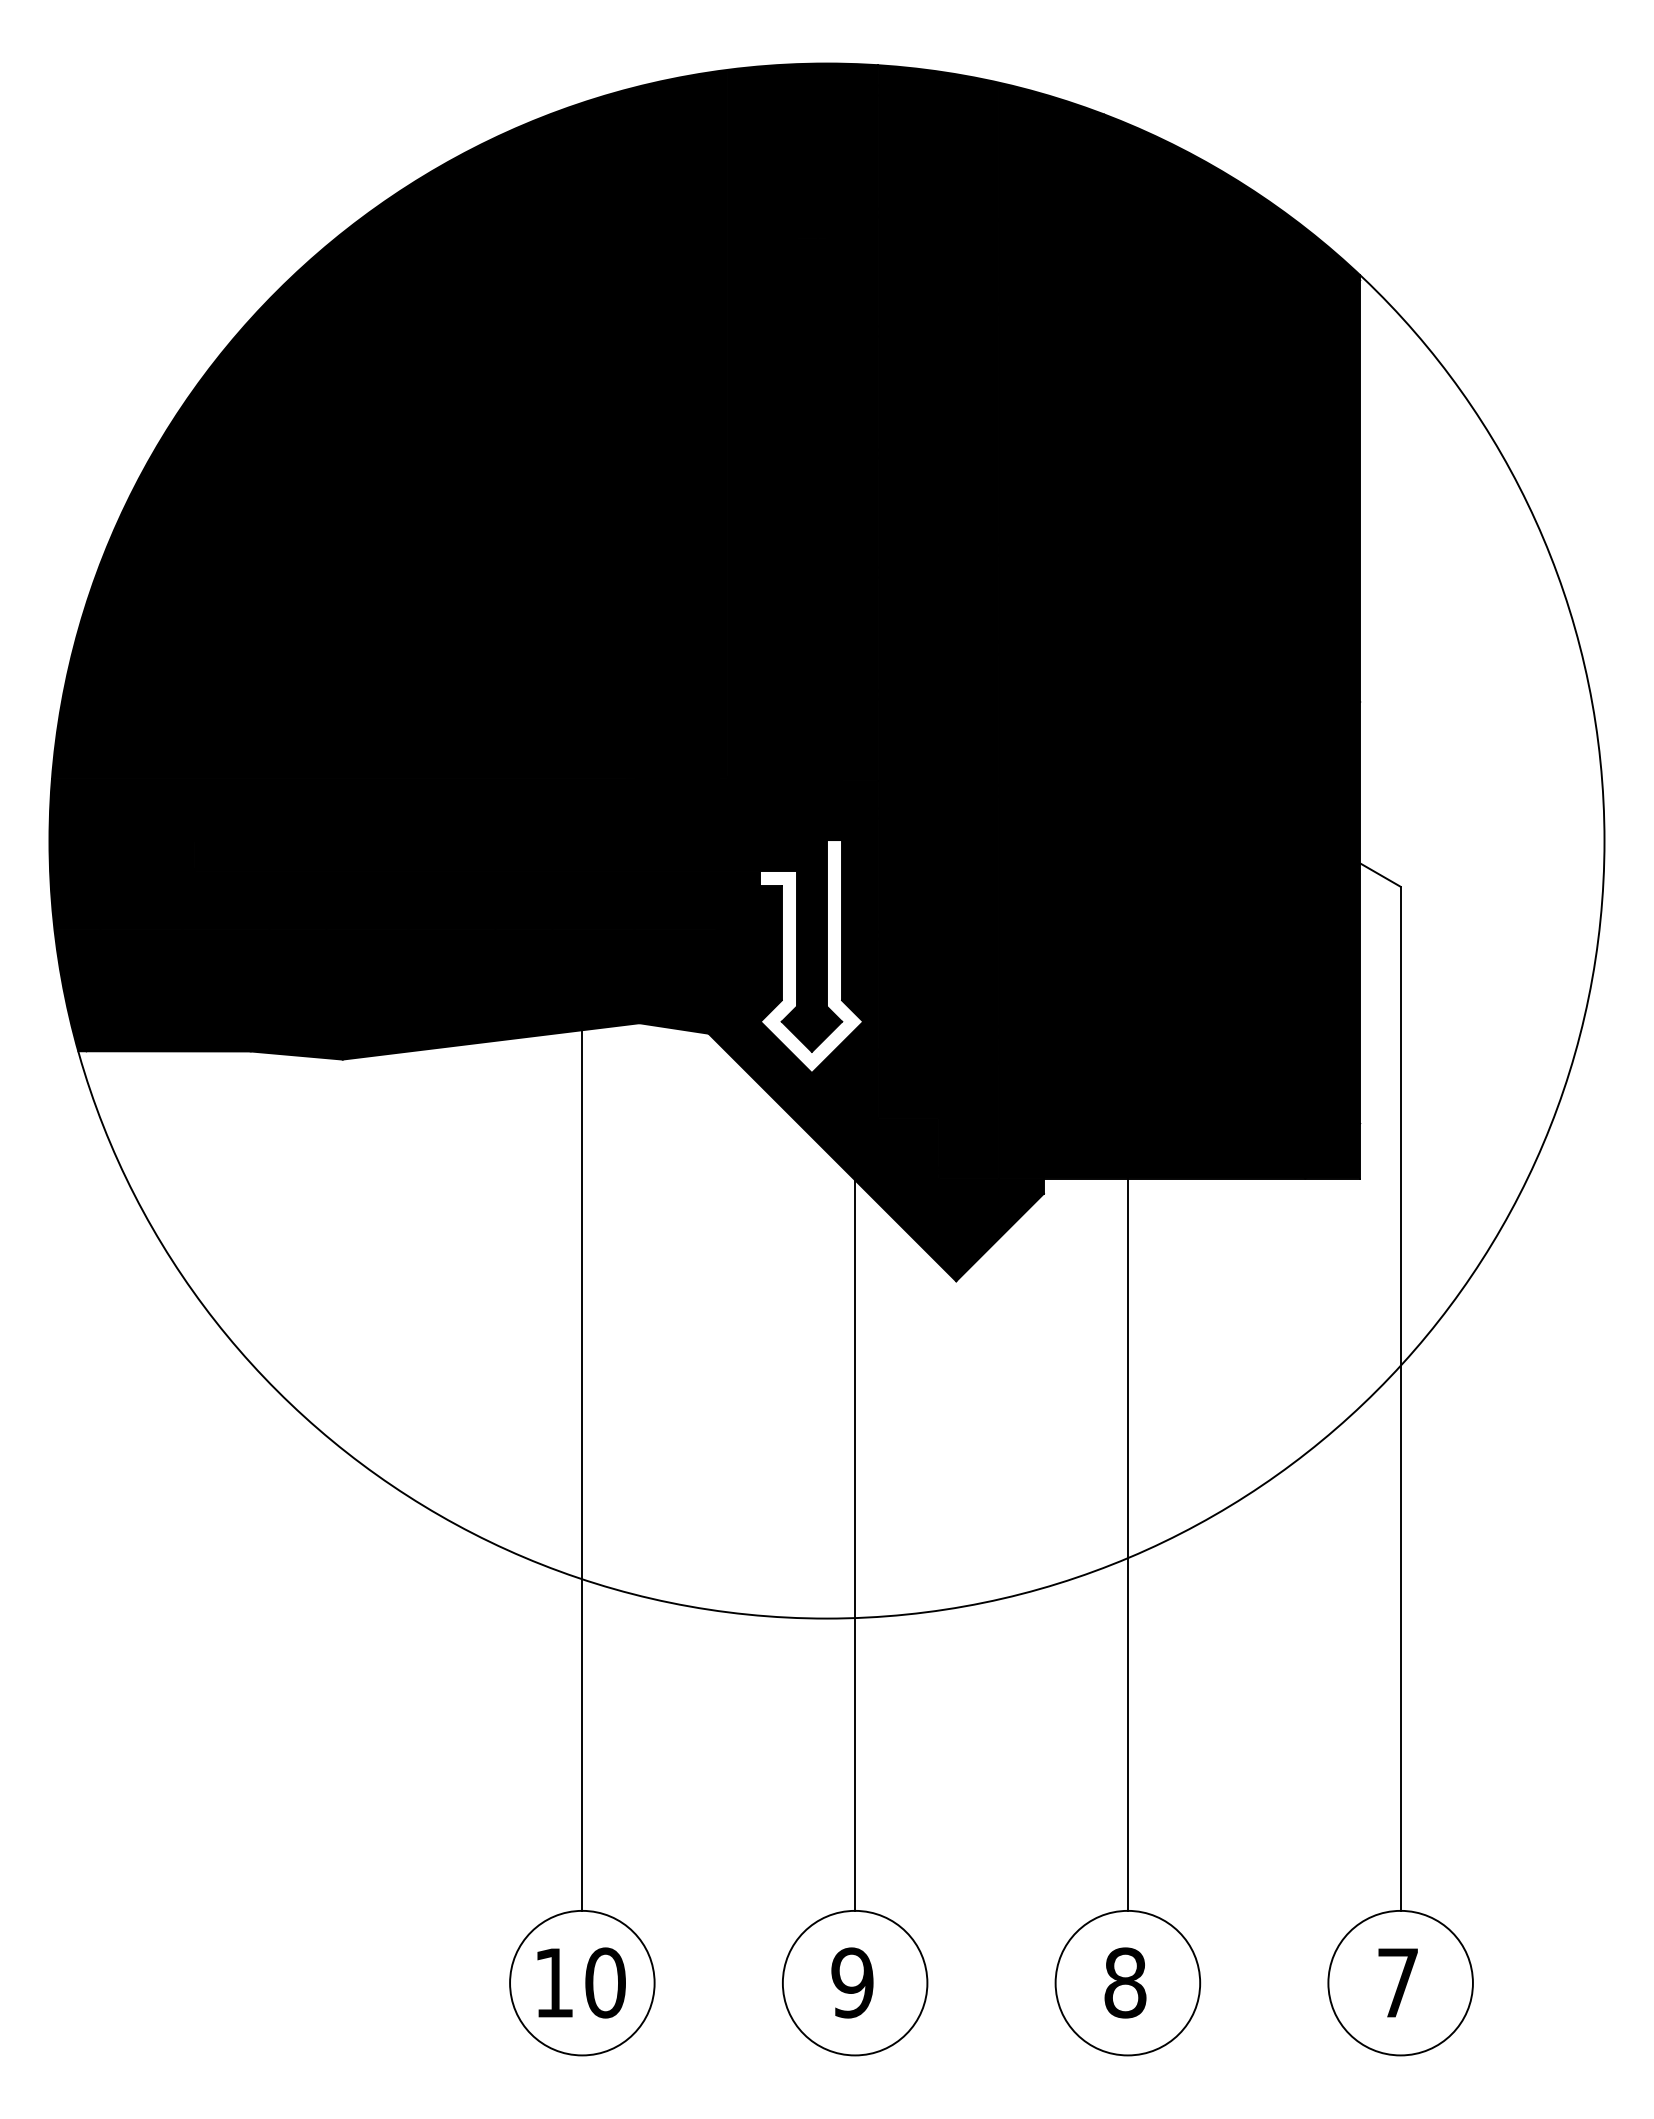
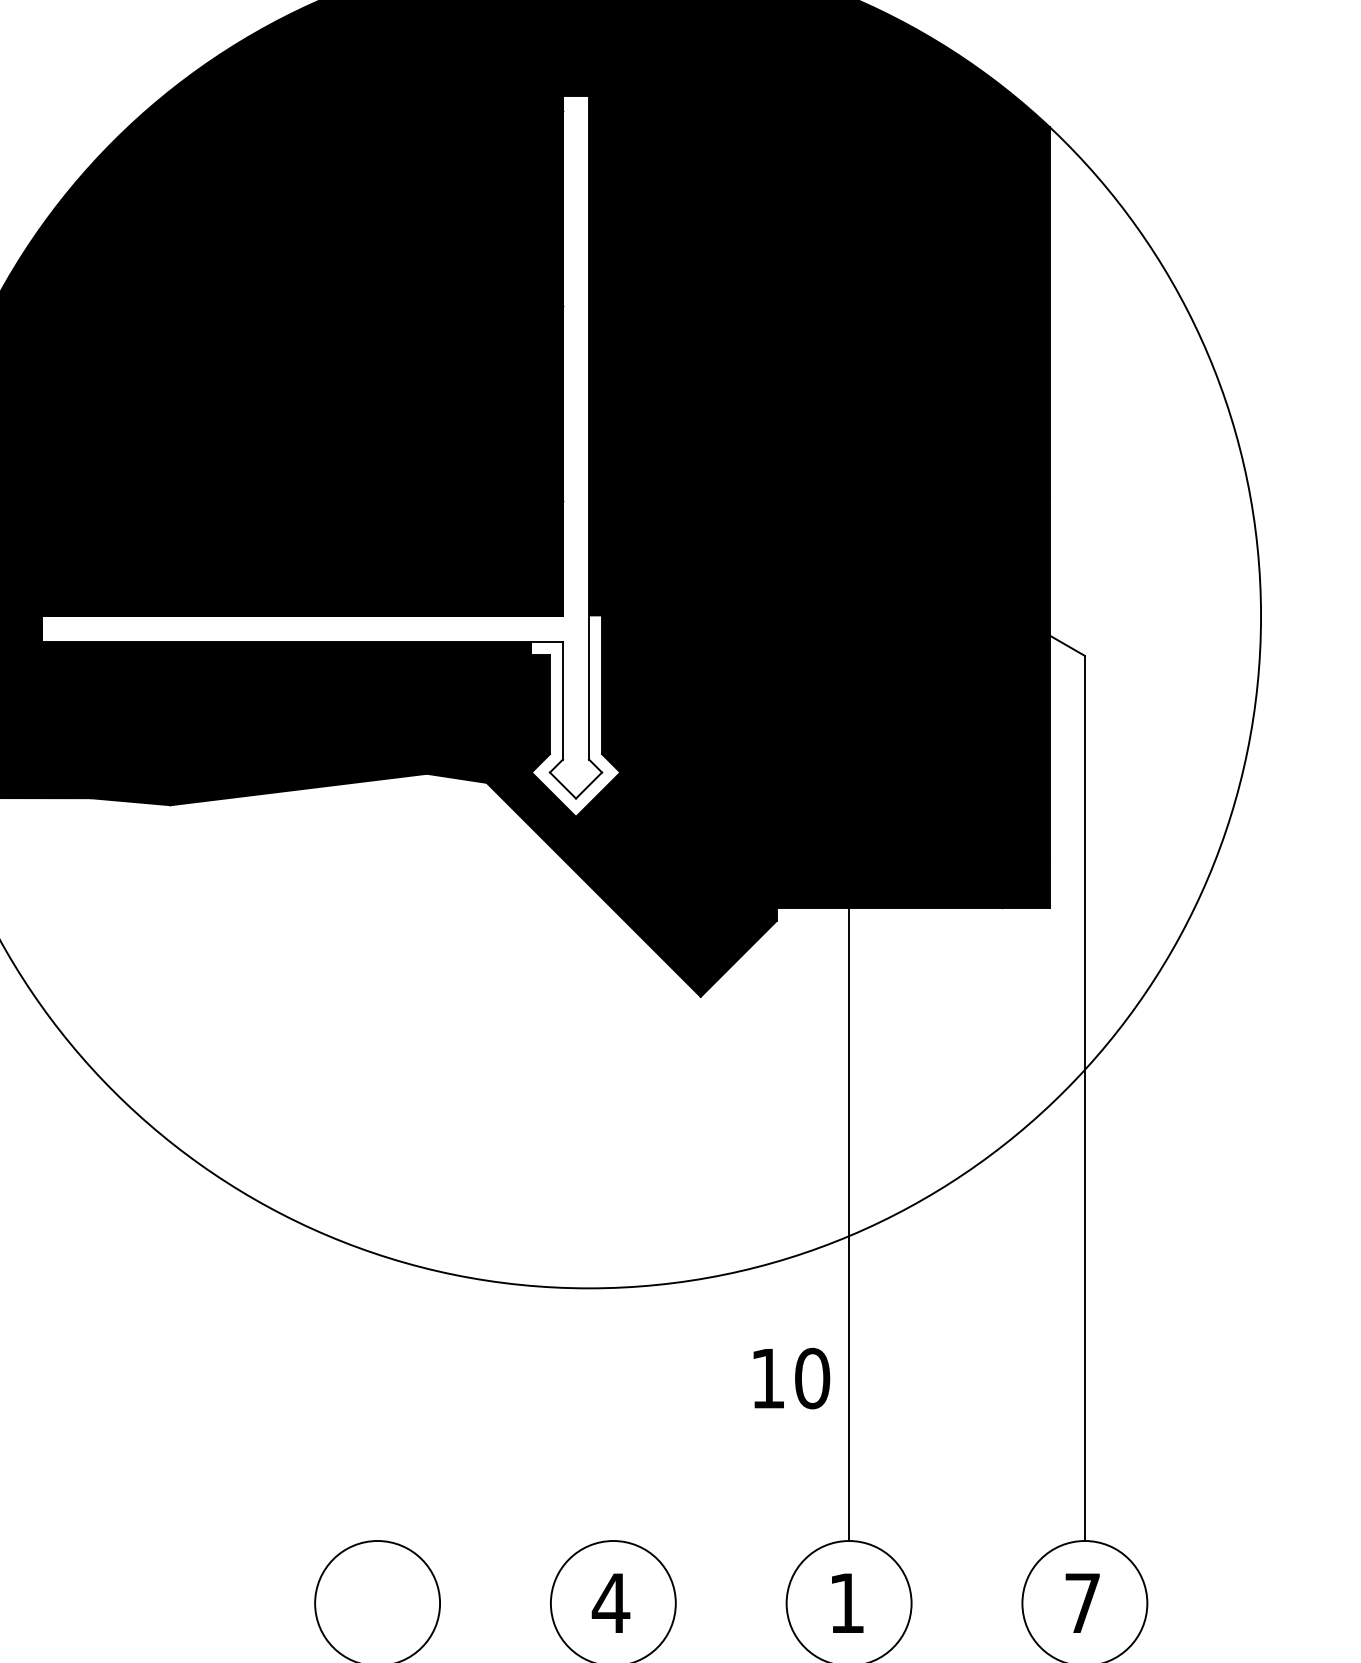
fill: (518, 644) -> (322, 446), removed
line: (582, 1461) -> (377, 1152), removed
line: (855, 1534) -> (613, 1215), removed
text: (581, 1982) -> (791, 1378), moved
text: (852, 1982) -> (611, 1602), 9 -> 4
text: (1125, 1982) -> (847, 1602), 8 -> 1

